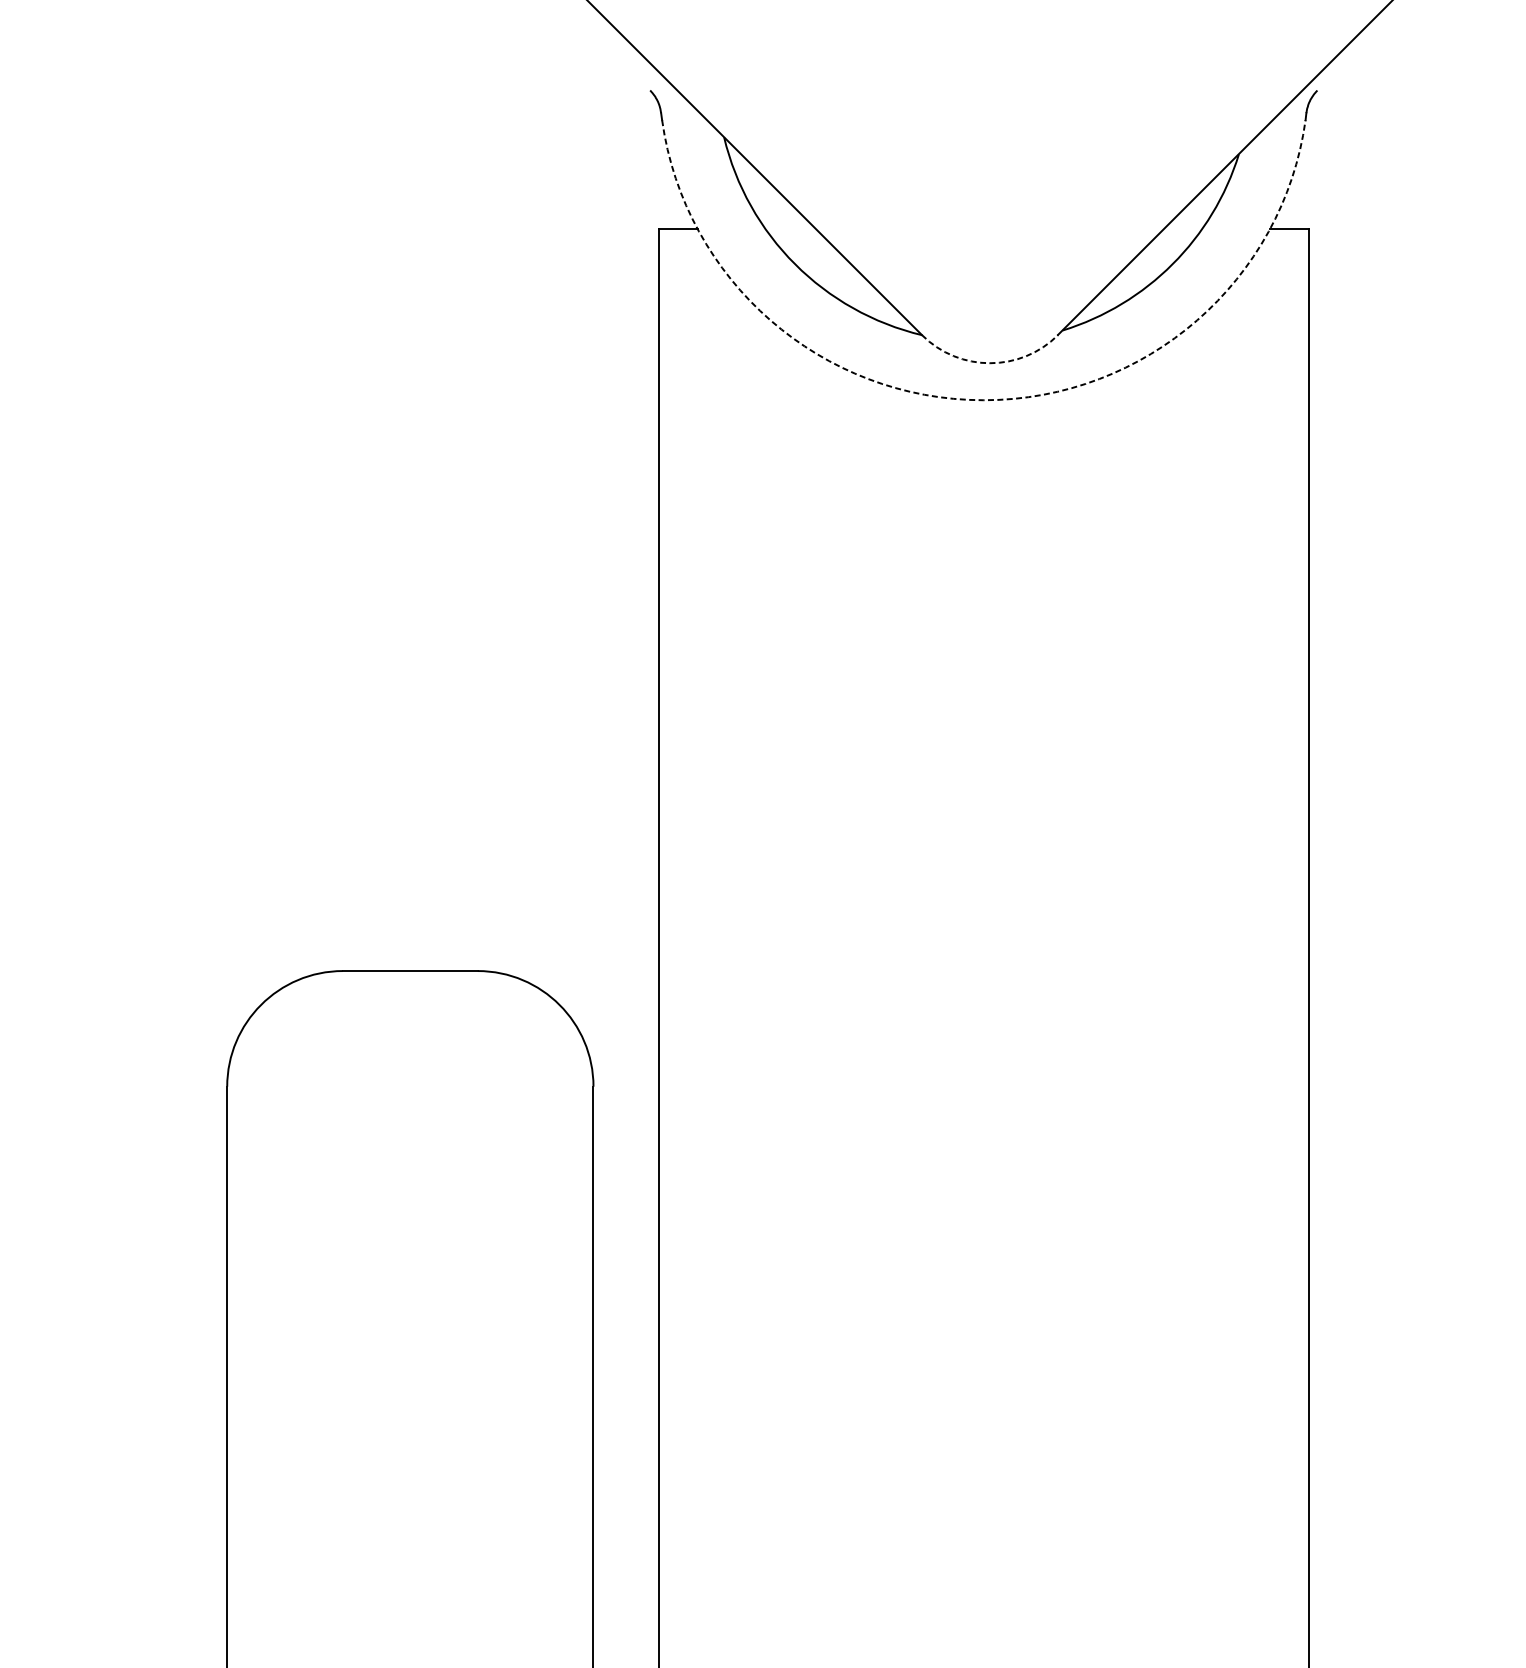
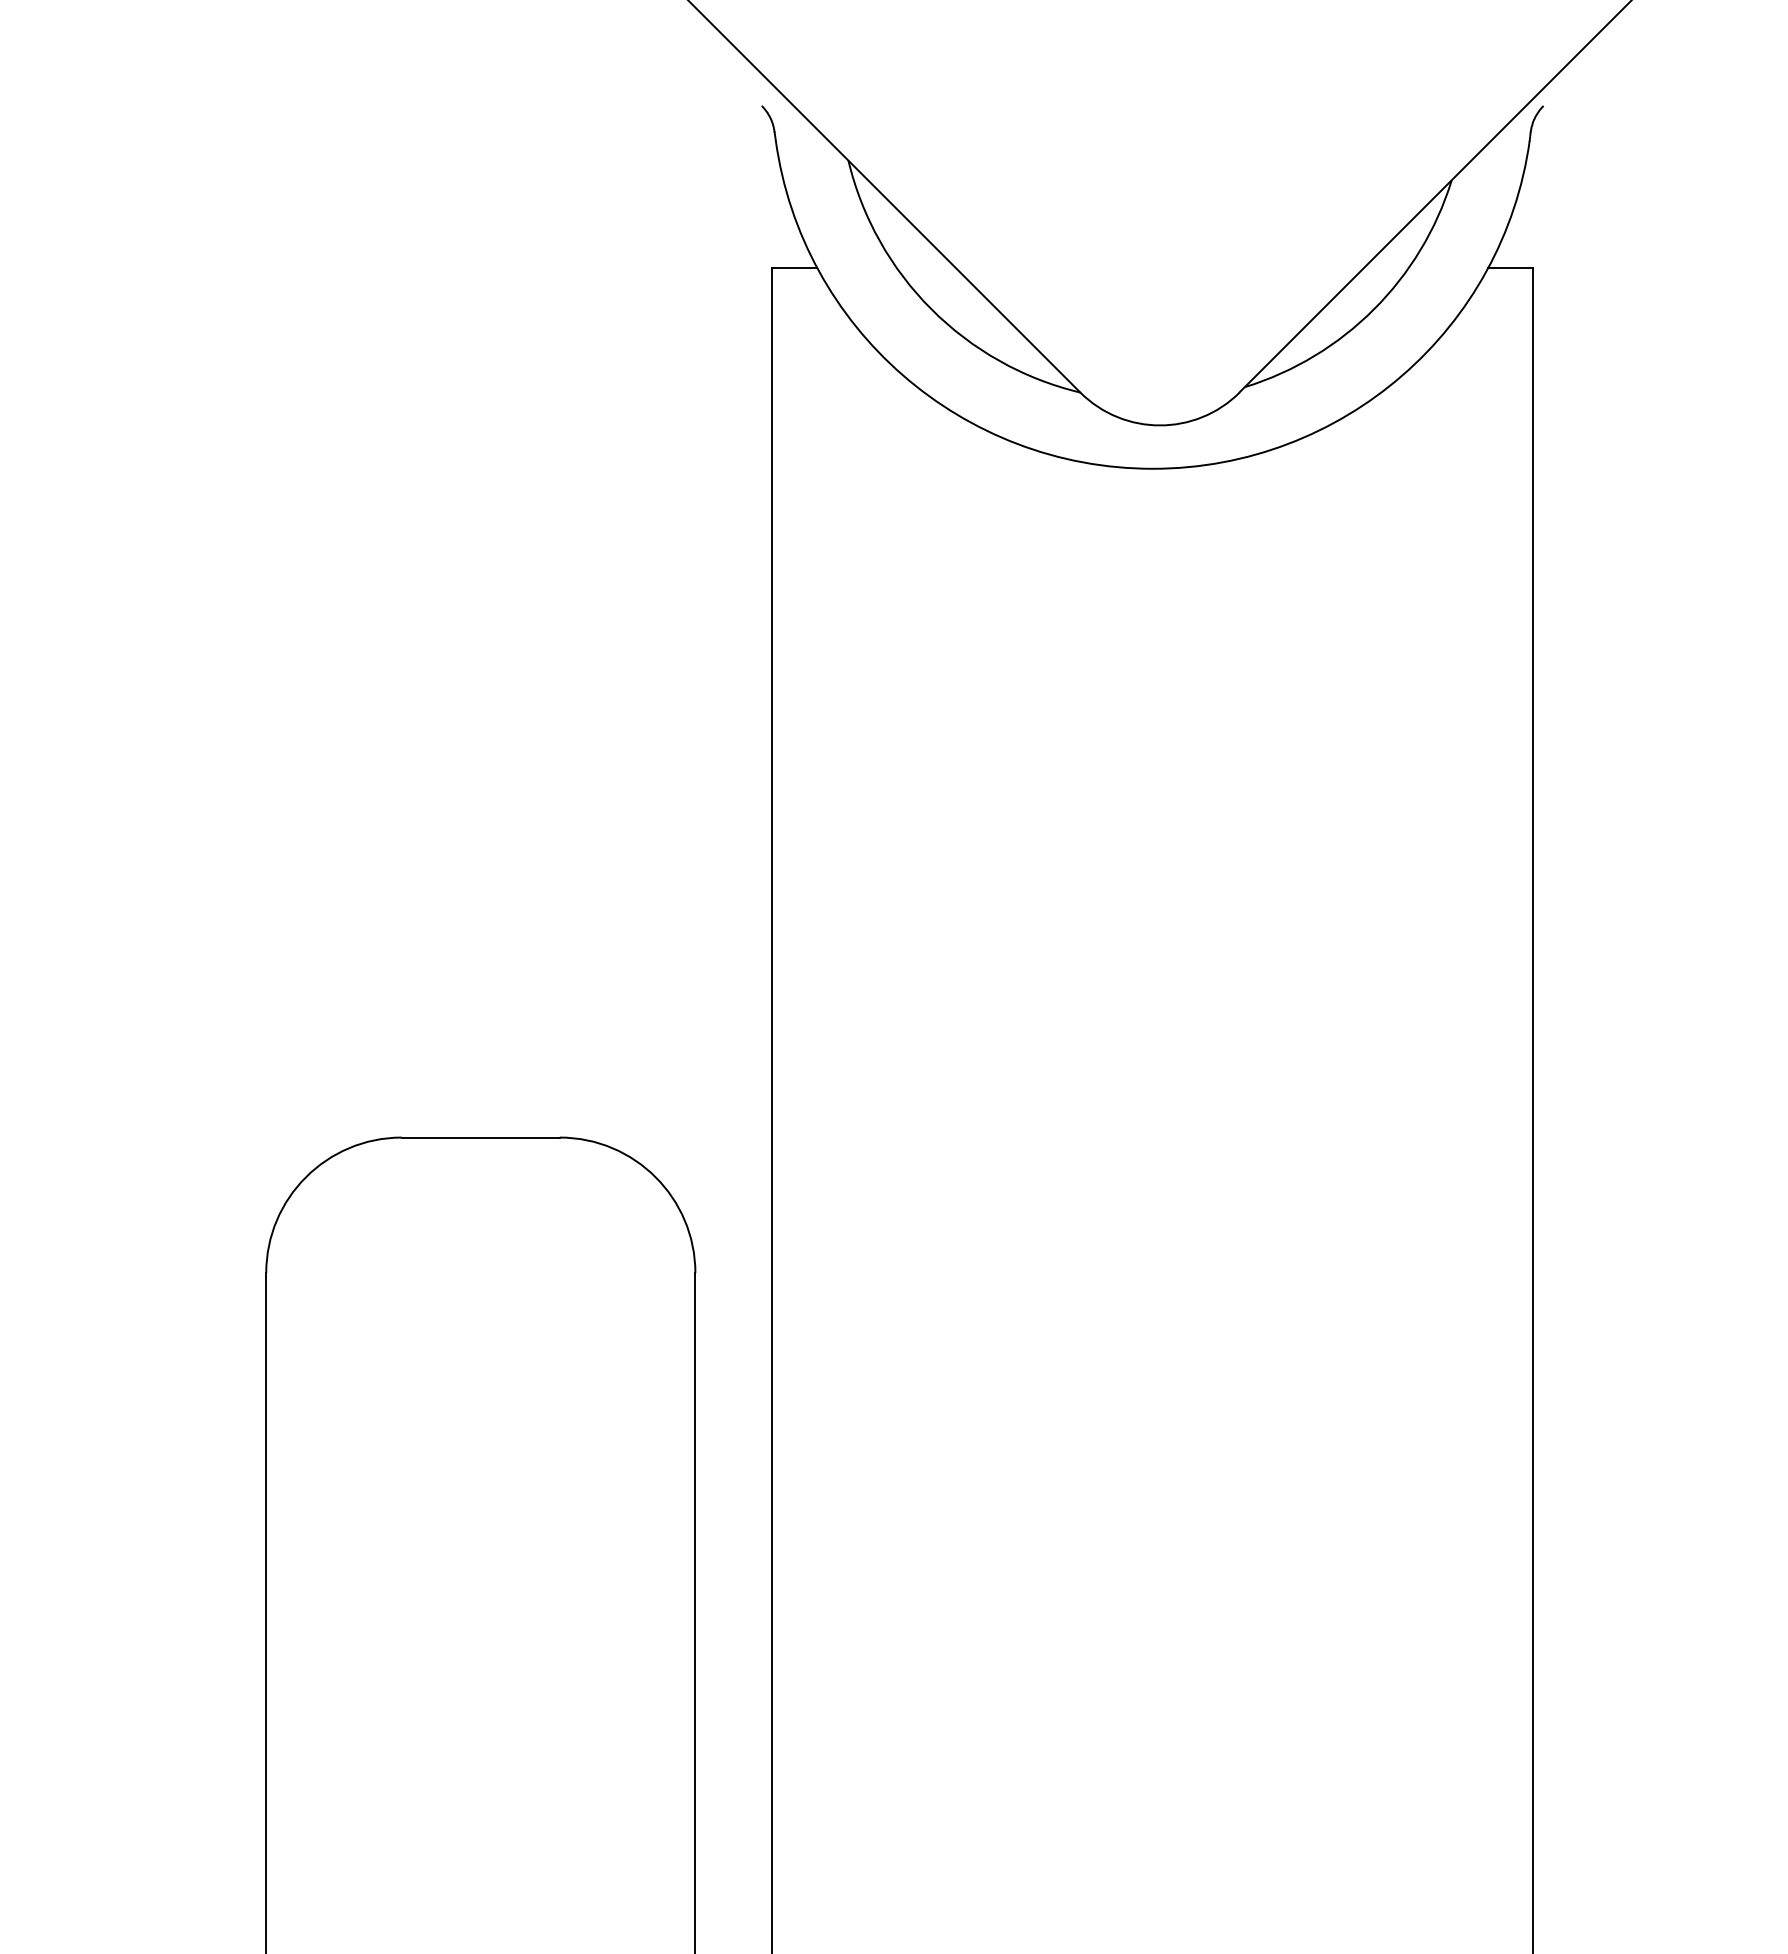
arc: (989, 363) -> (1159, 425), dashed -> solid
arc: (983, 399) -> (1152, 468), dashed -> solid

